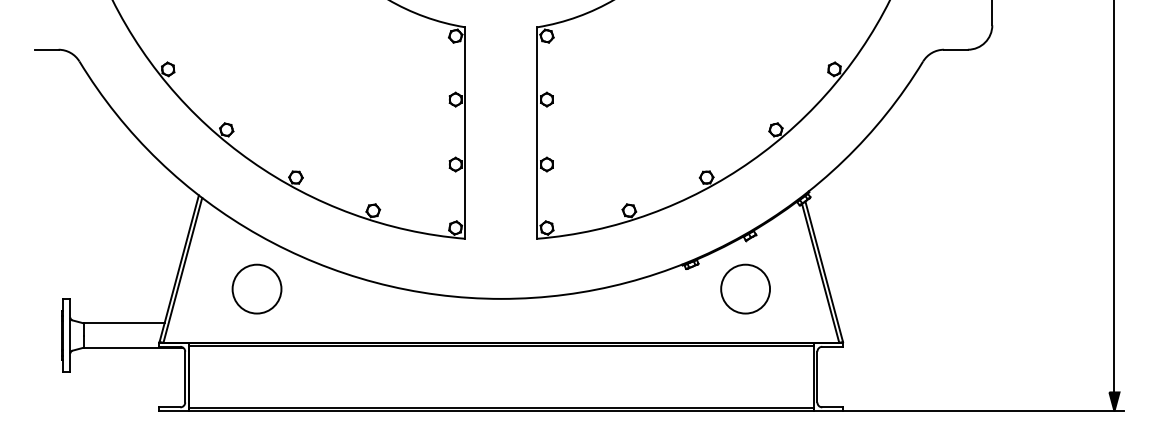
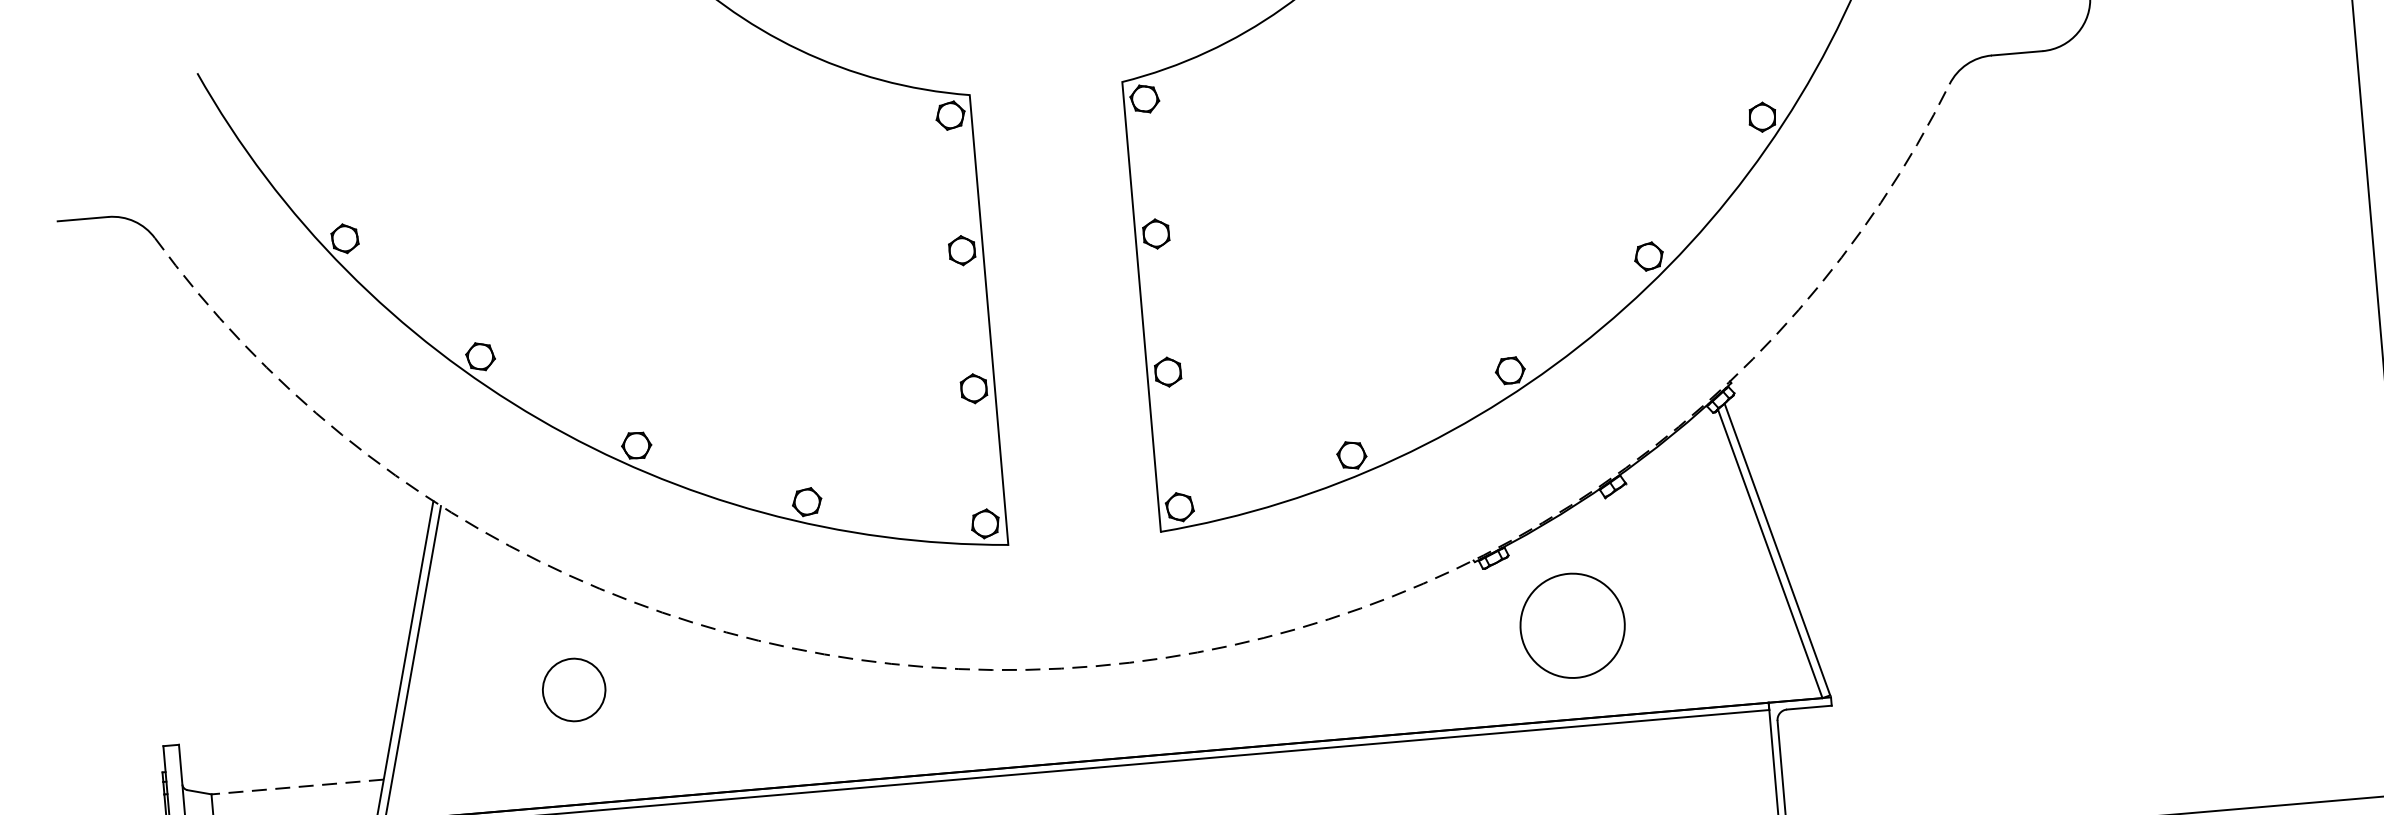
circle: (256, 288) -> (572, 688), size x0.6
circle: (745, 288) -> (1572, 624), moved
arc: (501, 298) -> (1095, 665), solid -> dashed
line: (124, 323) -> (298, 787), solid -> dashed

